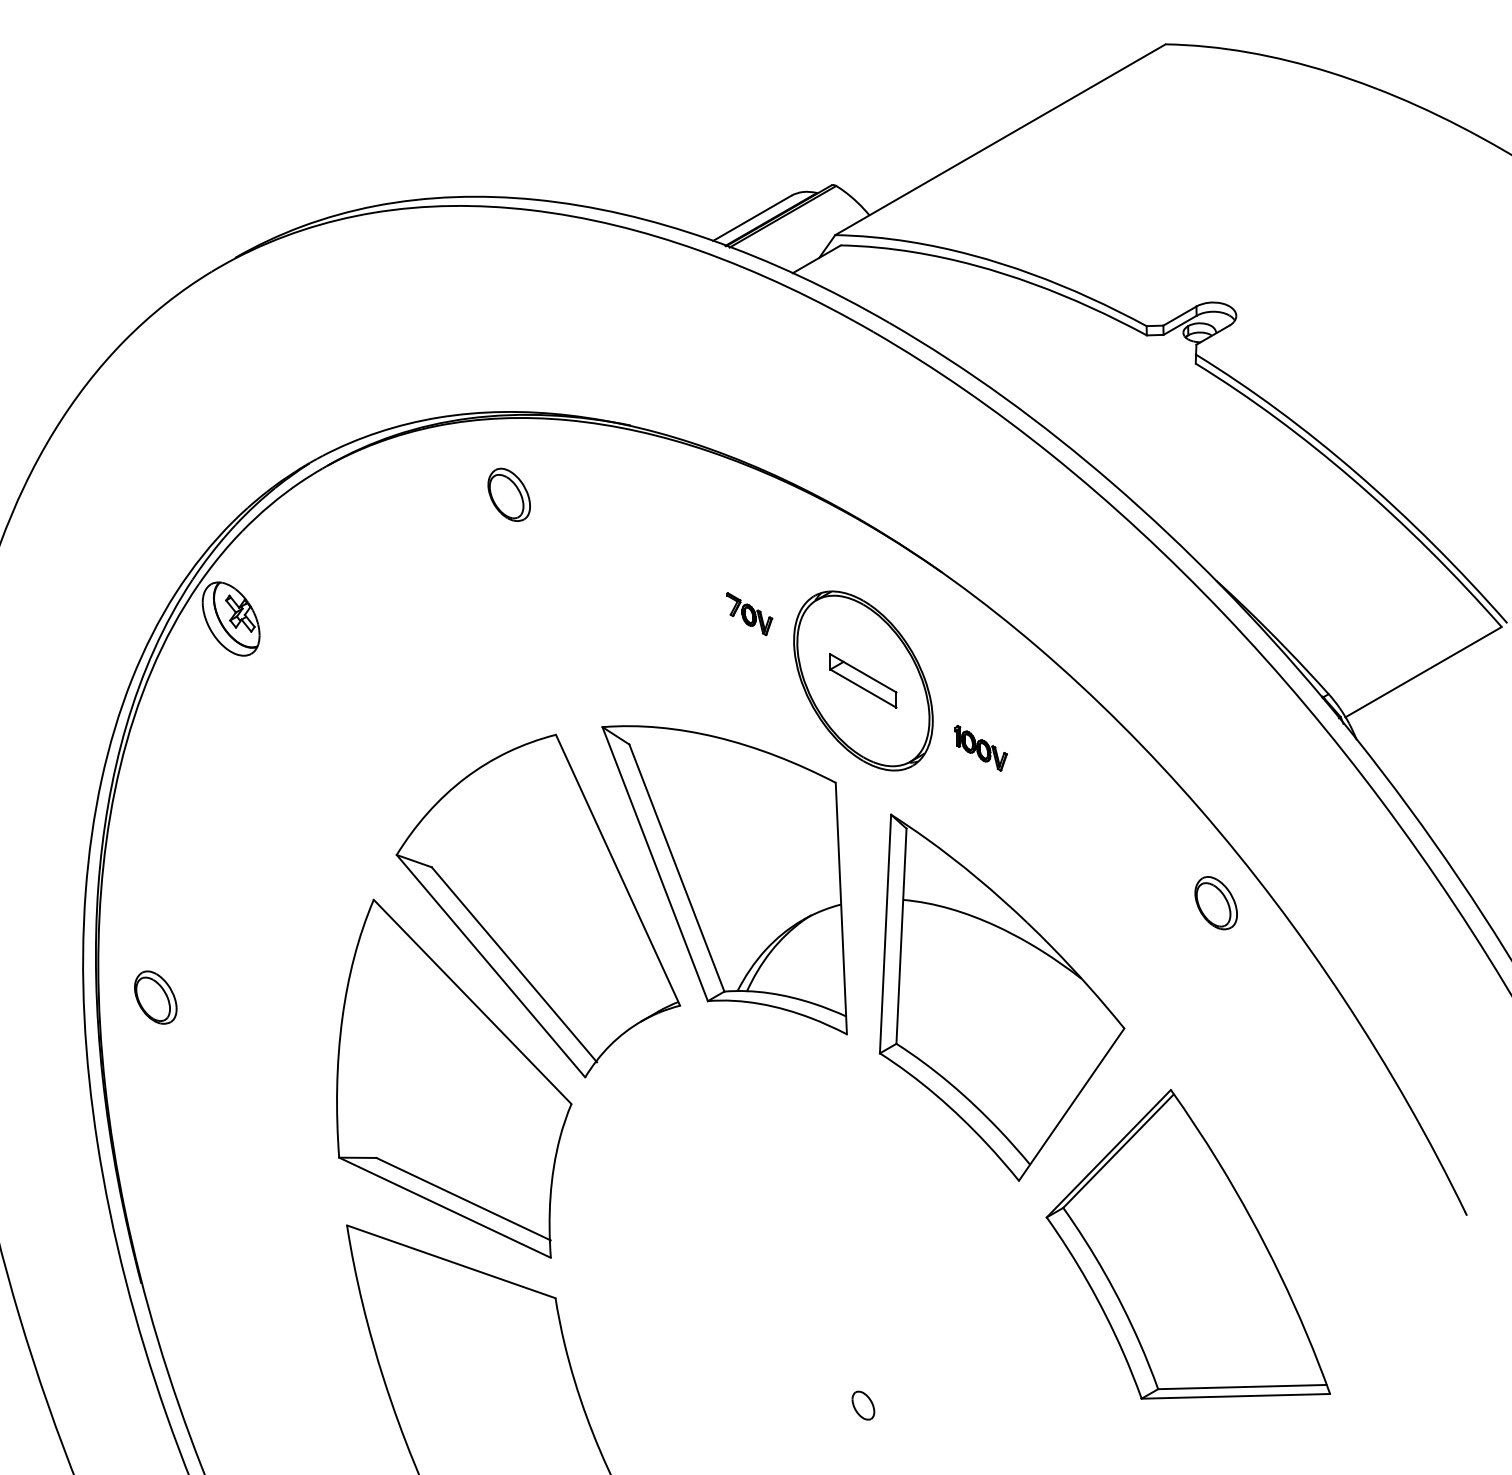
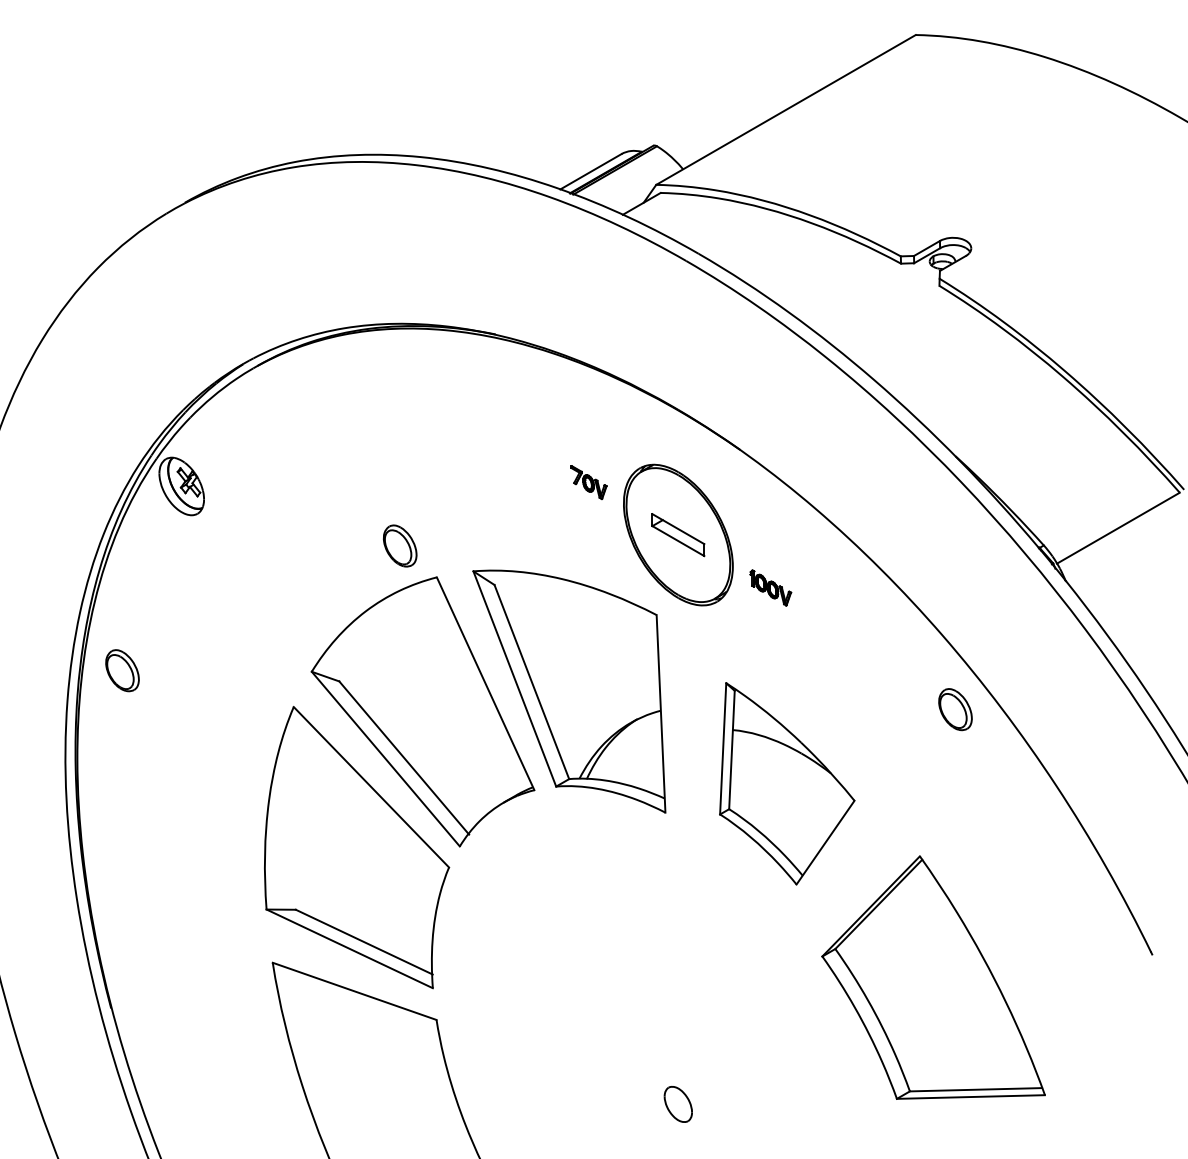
part: (508, 494) -> (399, 545), moved
part: (155, 997) -> (122, 670), moved
part: (1001, 997) -> (786, 783), size x0.7
part: (863, 1405) -> (678, 1104), size x1.6

